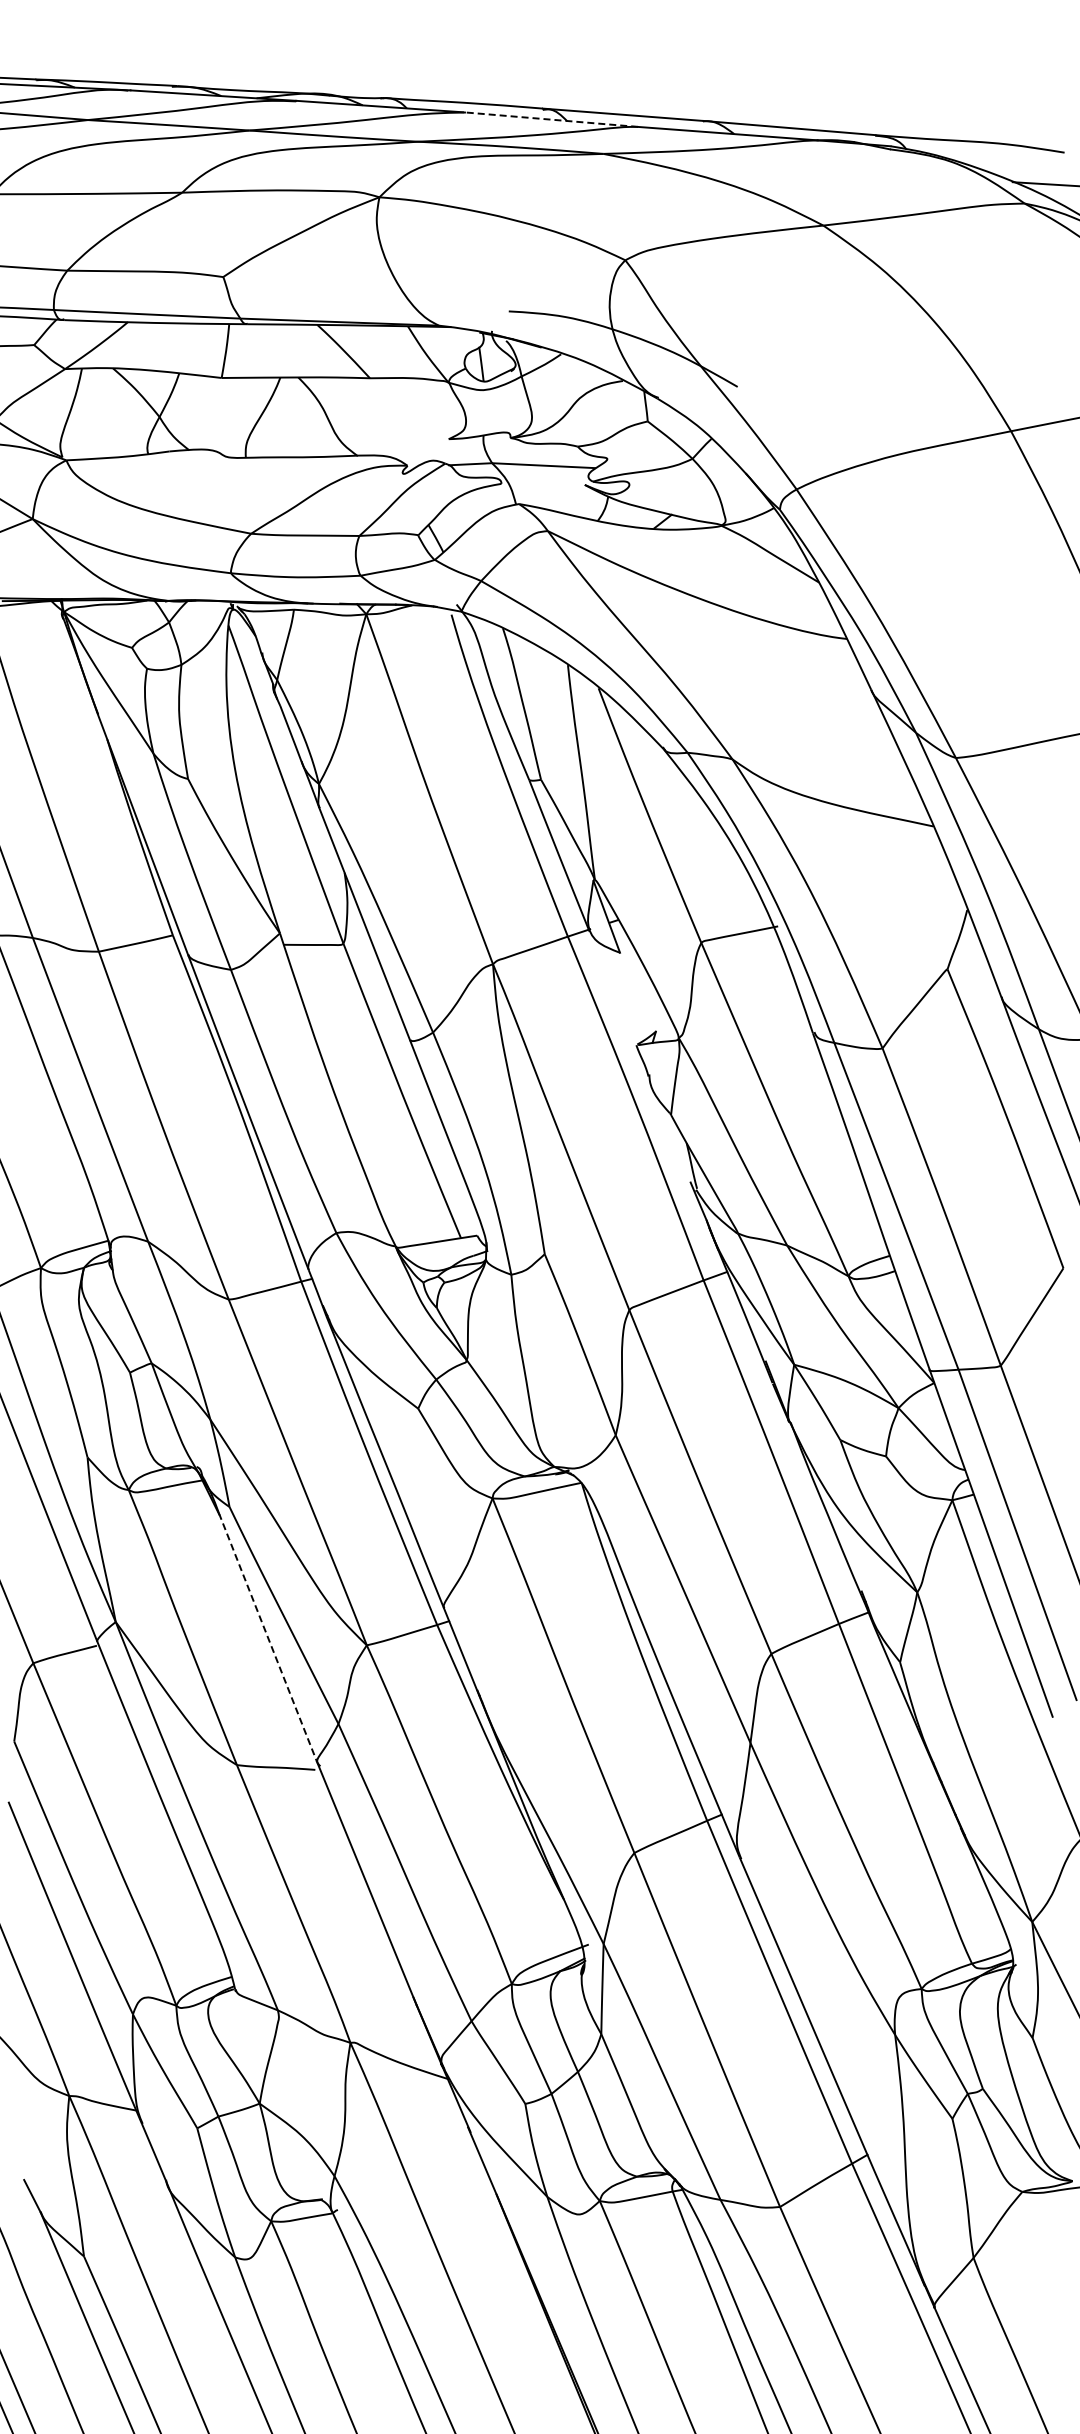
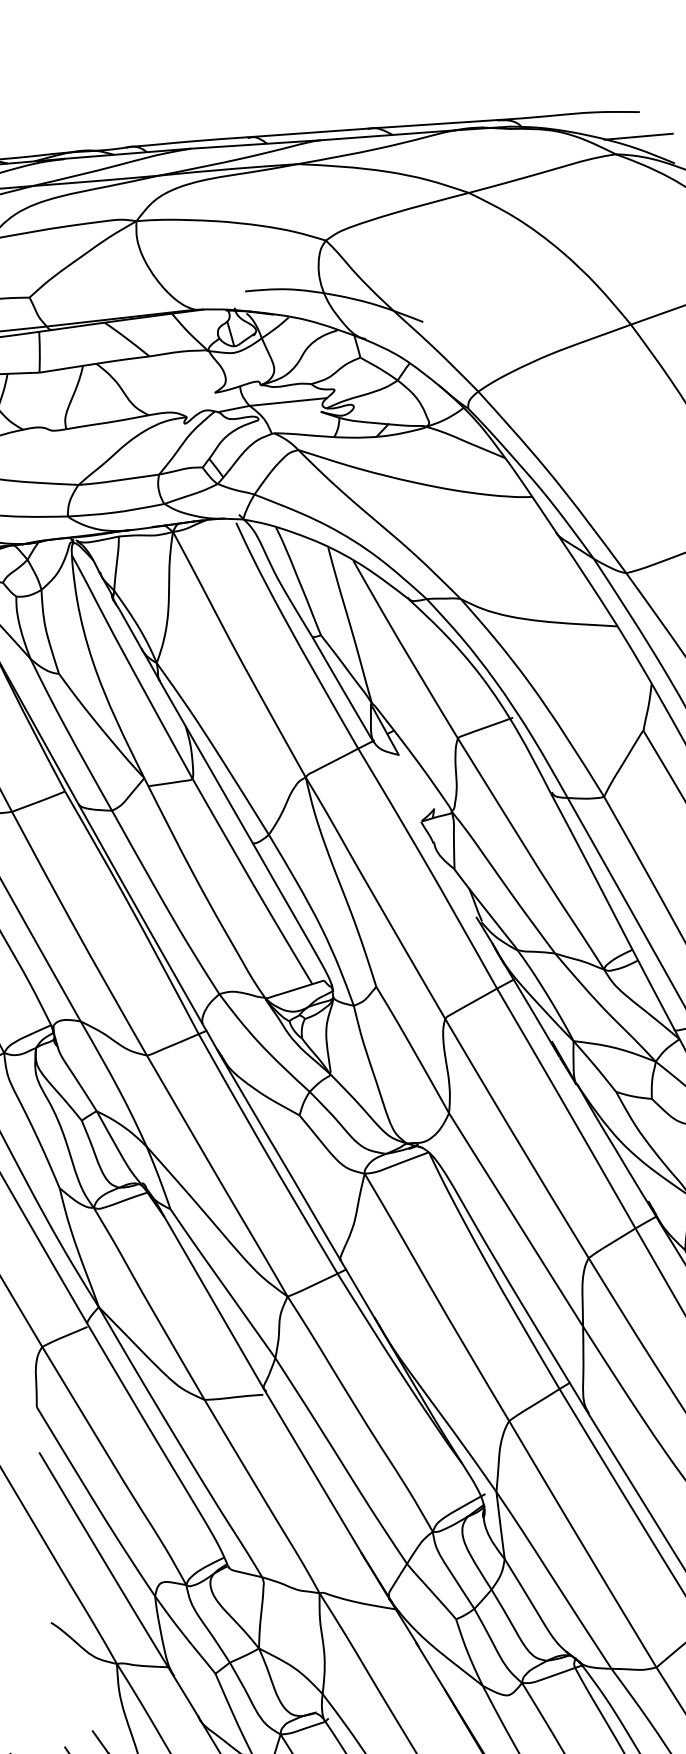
line: (550, 119) -> (254, 144), dashed -> solid
line: (267, 1637) -> (213, 1301), dashed -> solid

